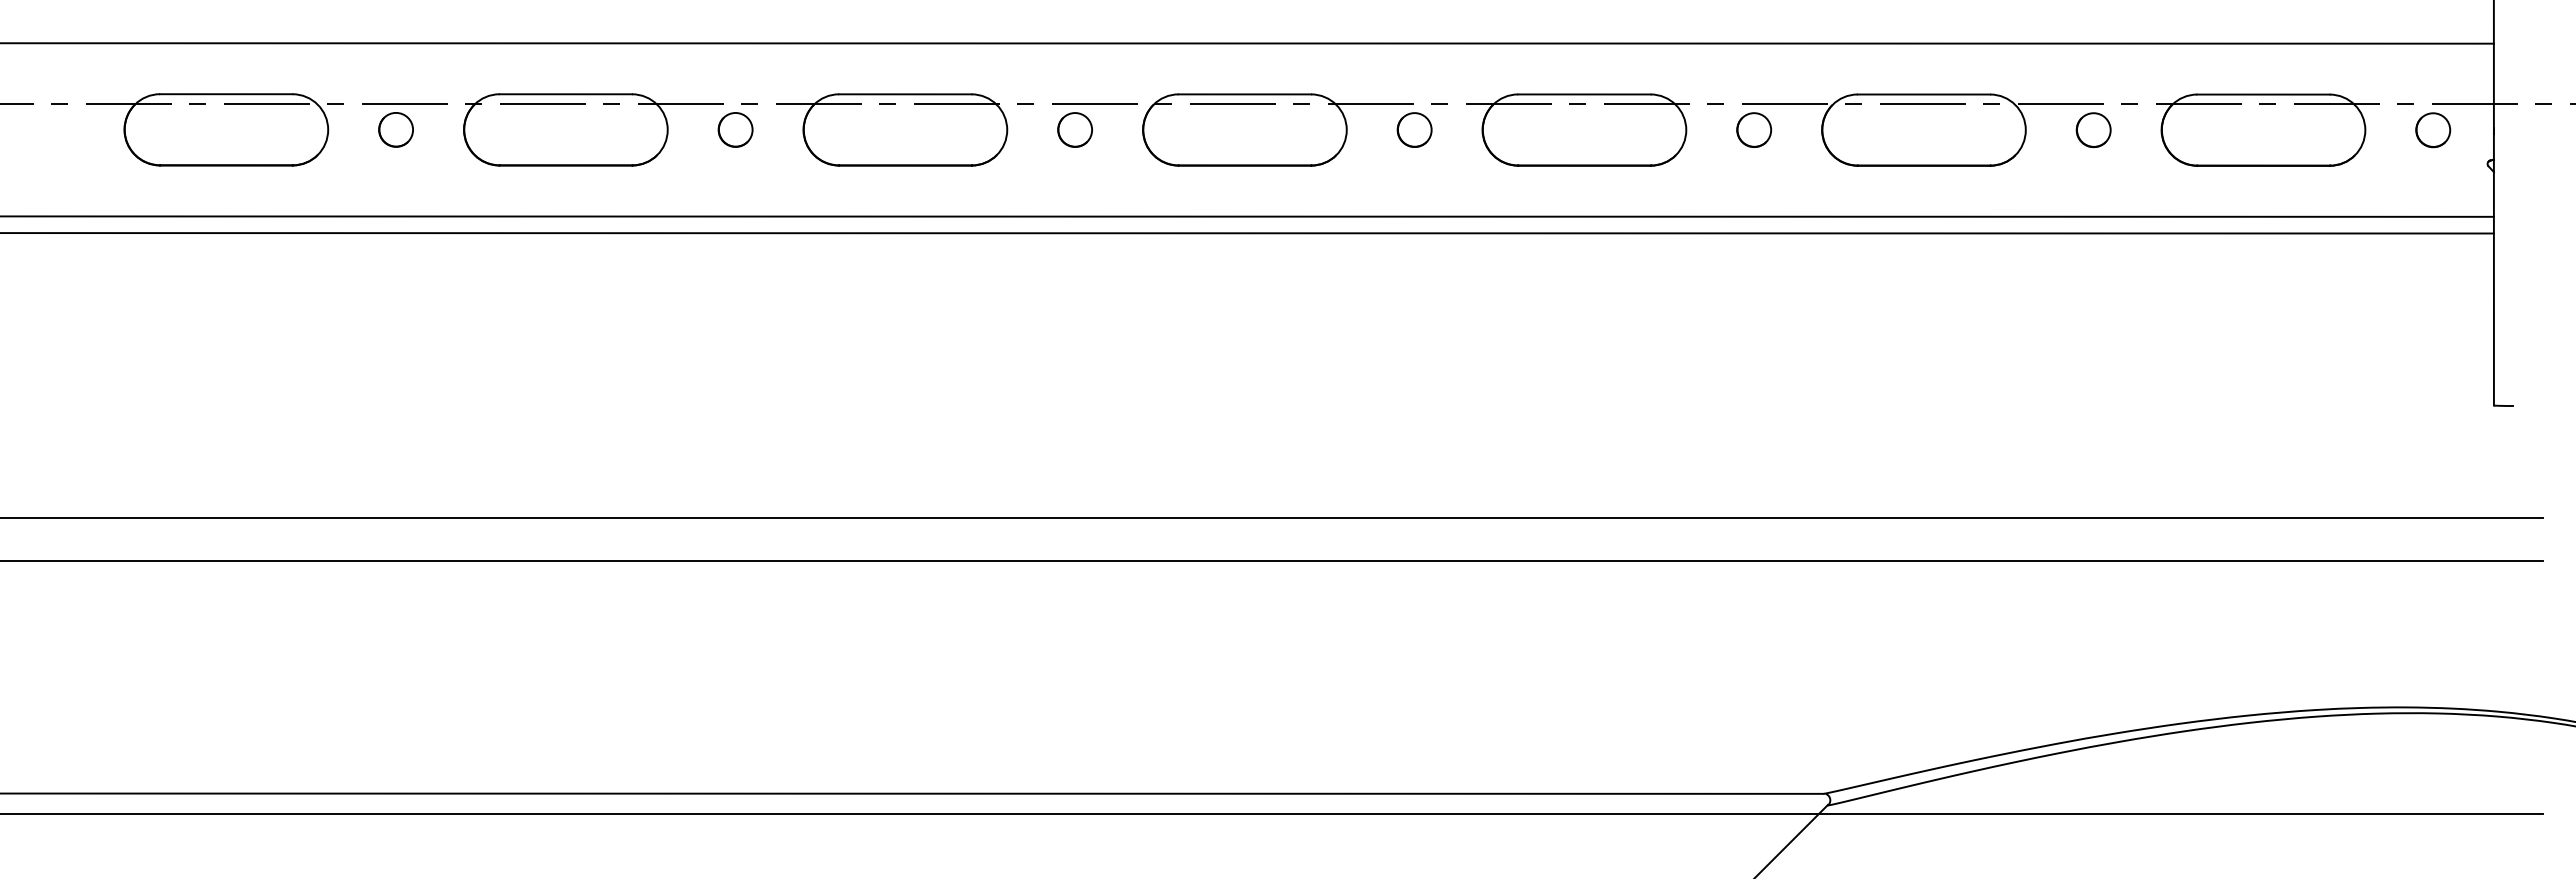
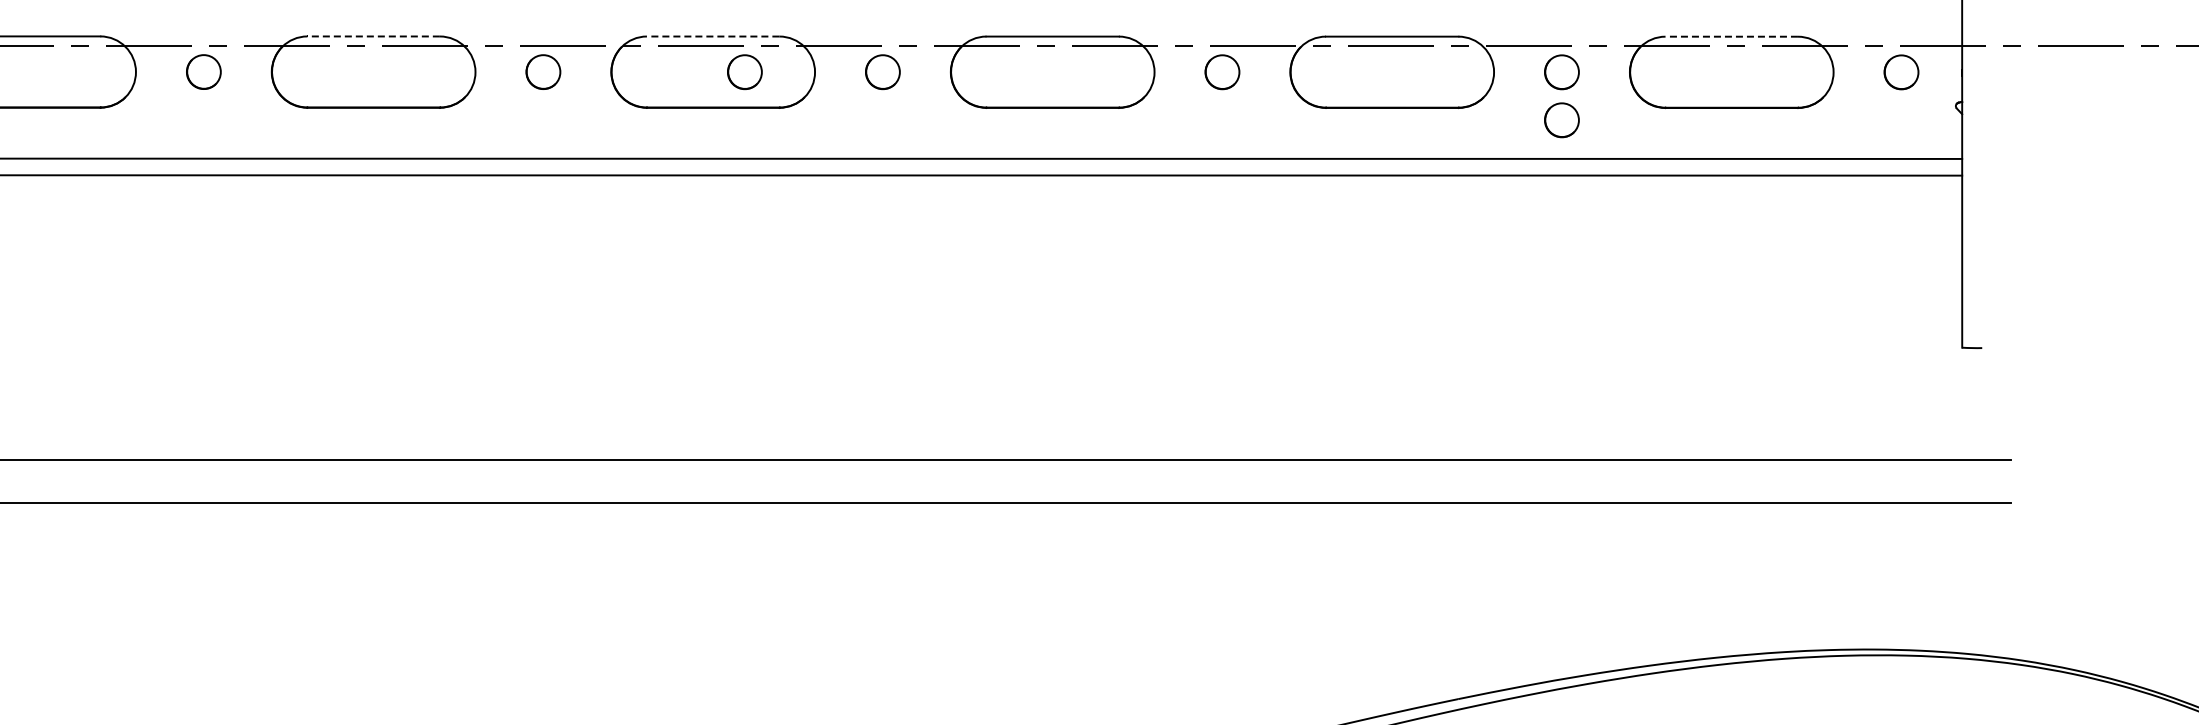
line: (904, 94) -> (372, 36), solid -> dashed
line: (1244, 94) -> (712, 36), solid -> dashed
line: (2262, 94) -> (1730, 36), solid -> dashed
part: (1276, 129) -> (744, 71), added
part: (2093, 178) -> (1561, 120), added

